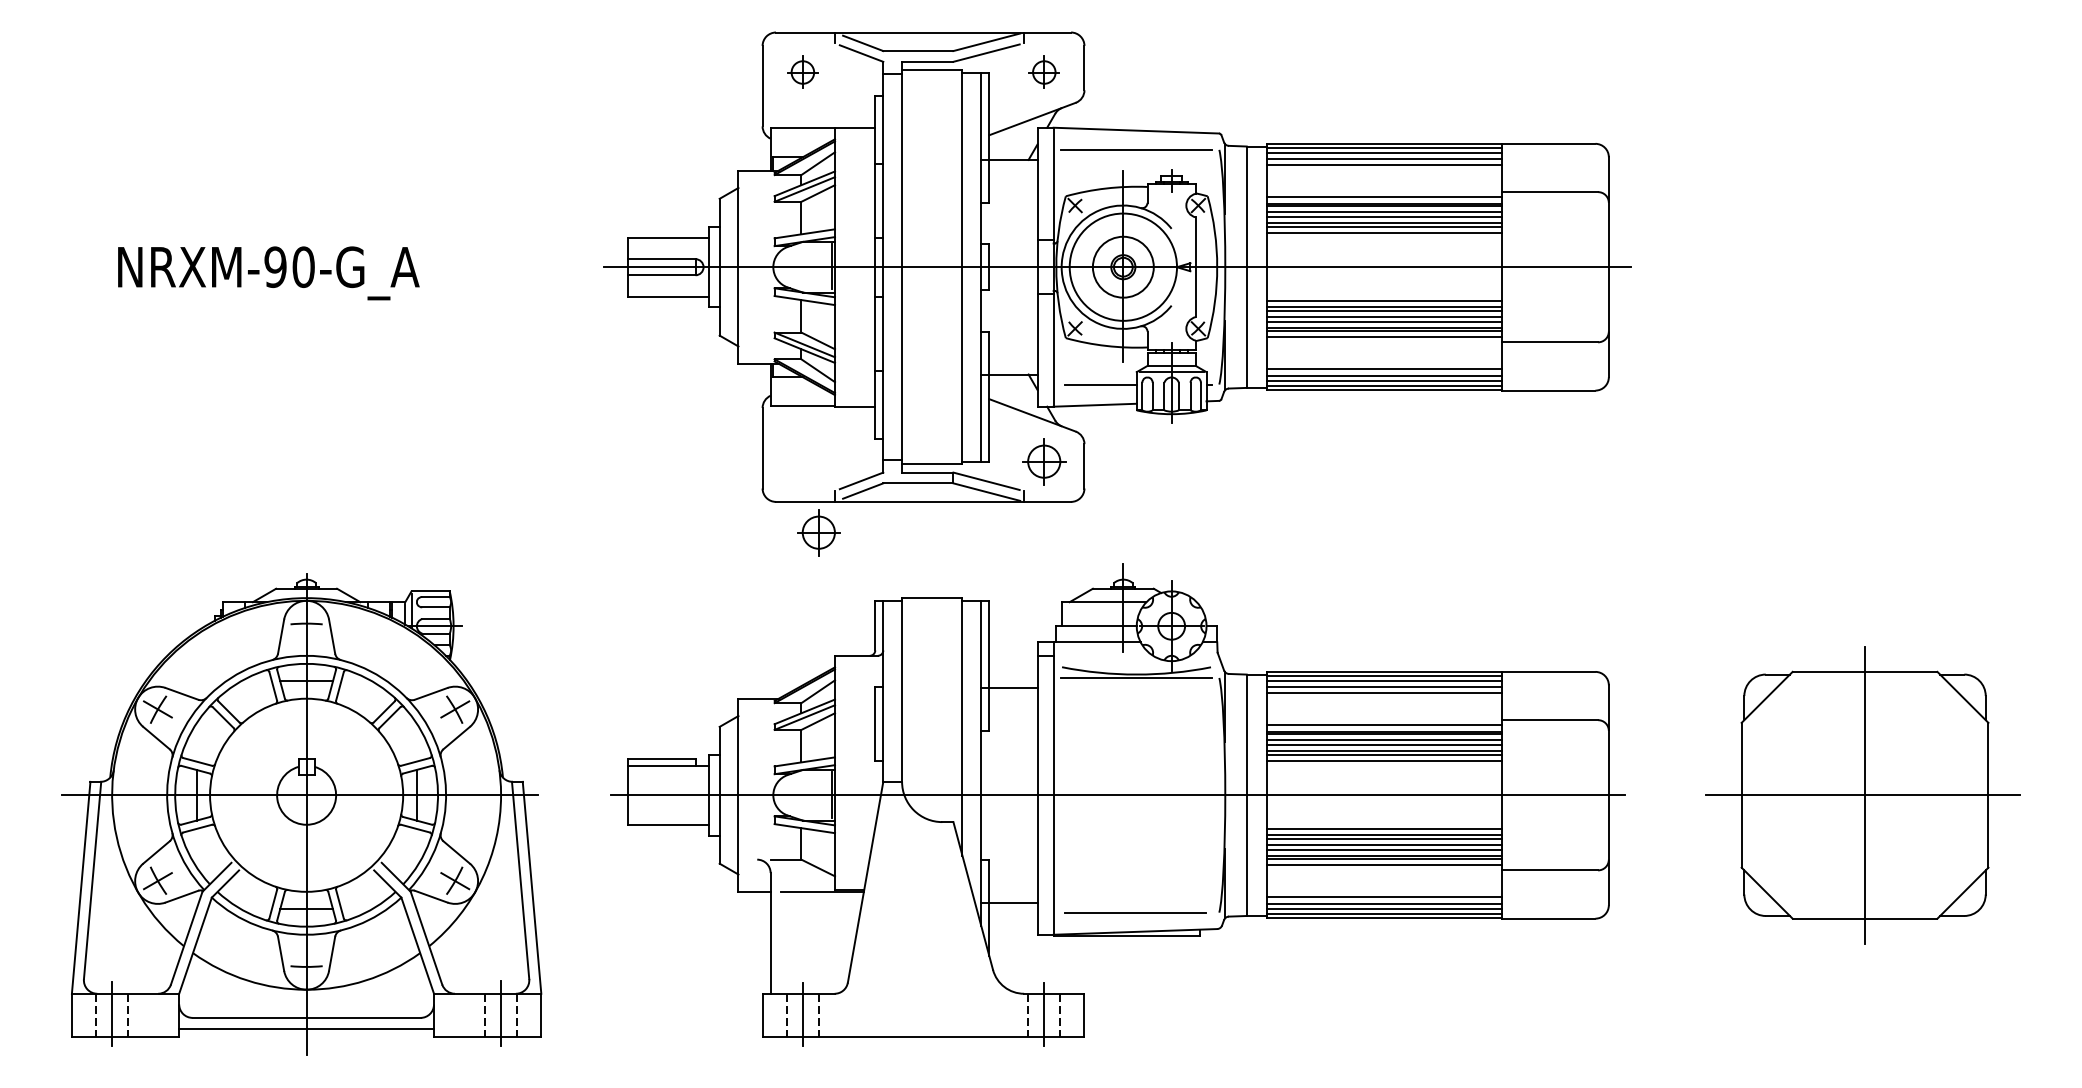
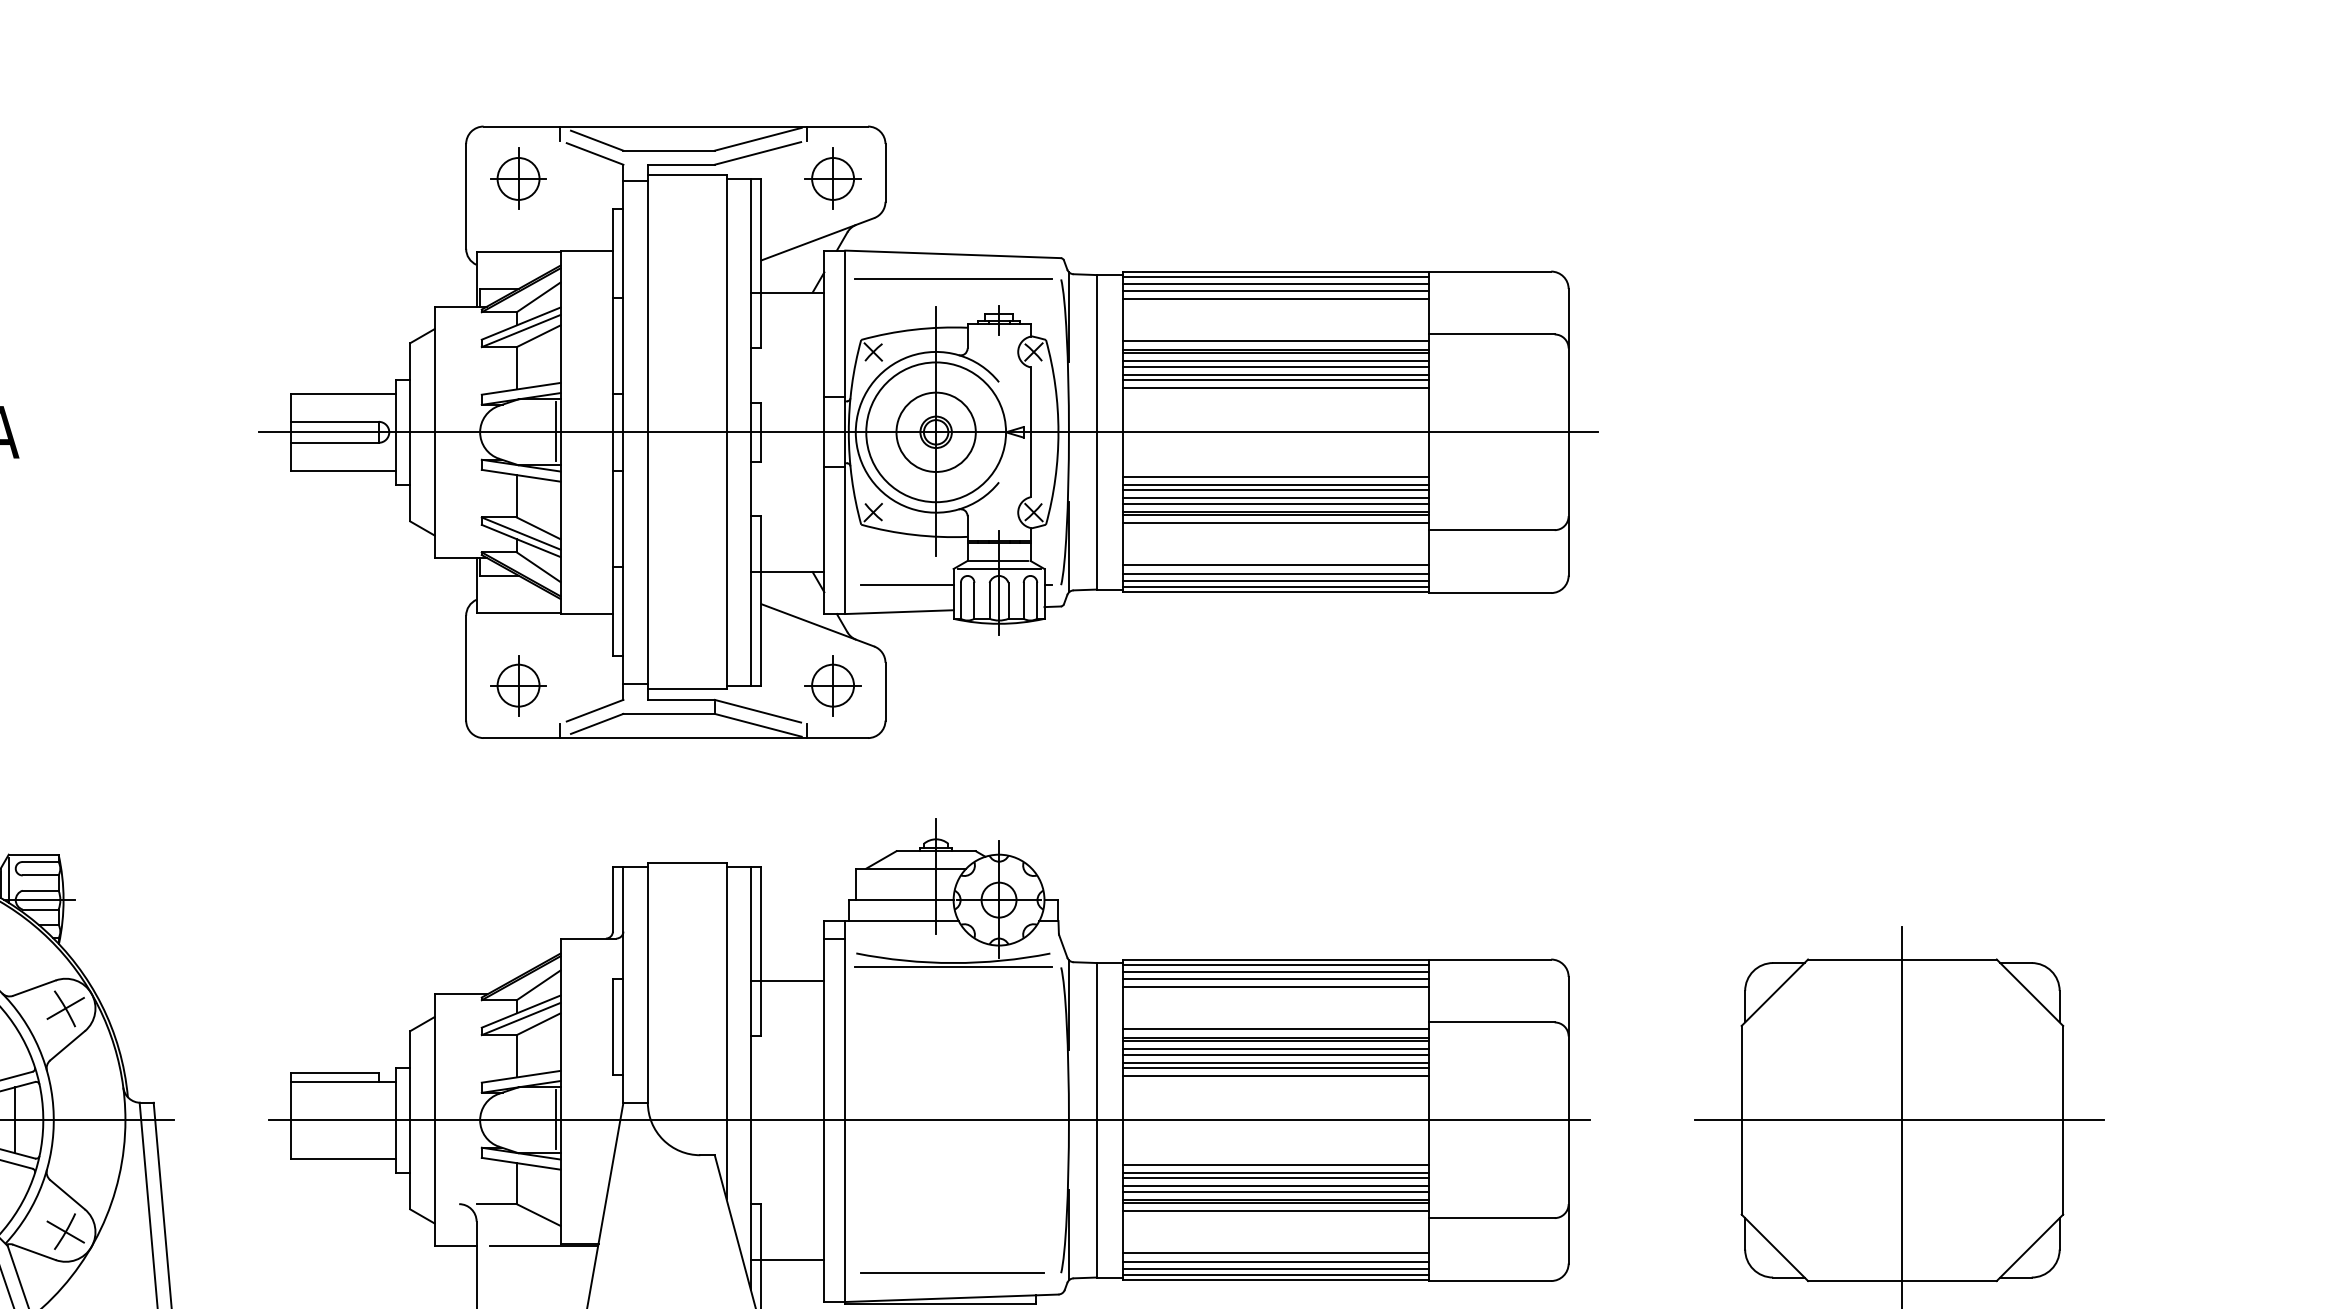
part: (802, 71) -> (518, 177), size x1.43
part: (1044, 71) -> (833, 177), size x1.43
part: (818, 532) -> (518, 685), moved

